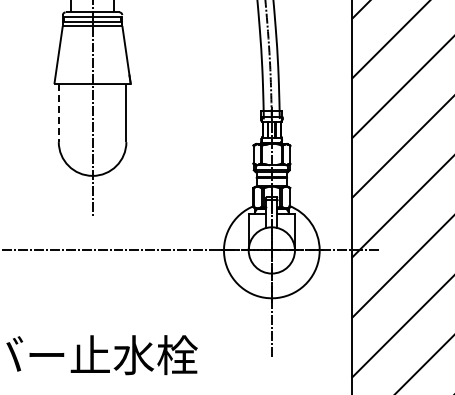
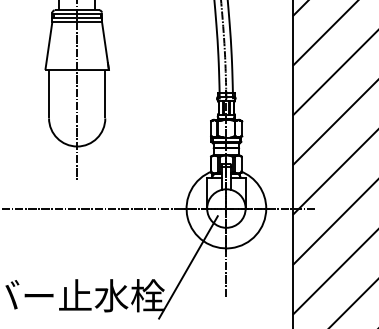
line: (58, 113) -> (48, 94), dashed -> solid
line: (225, 320) -> (187, 266), added

